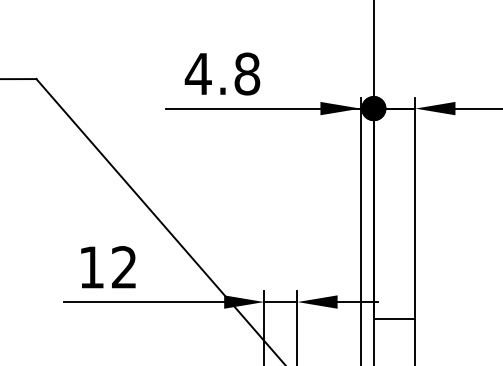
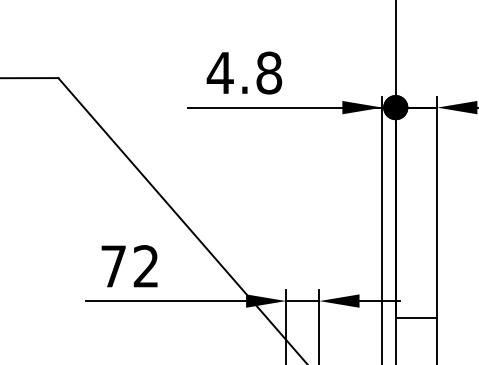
text: (91, 267) -> (113, 266), 12 -> 72

